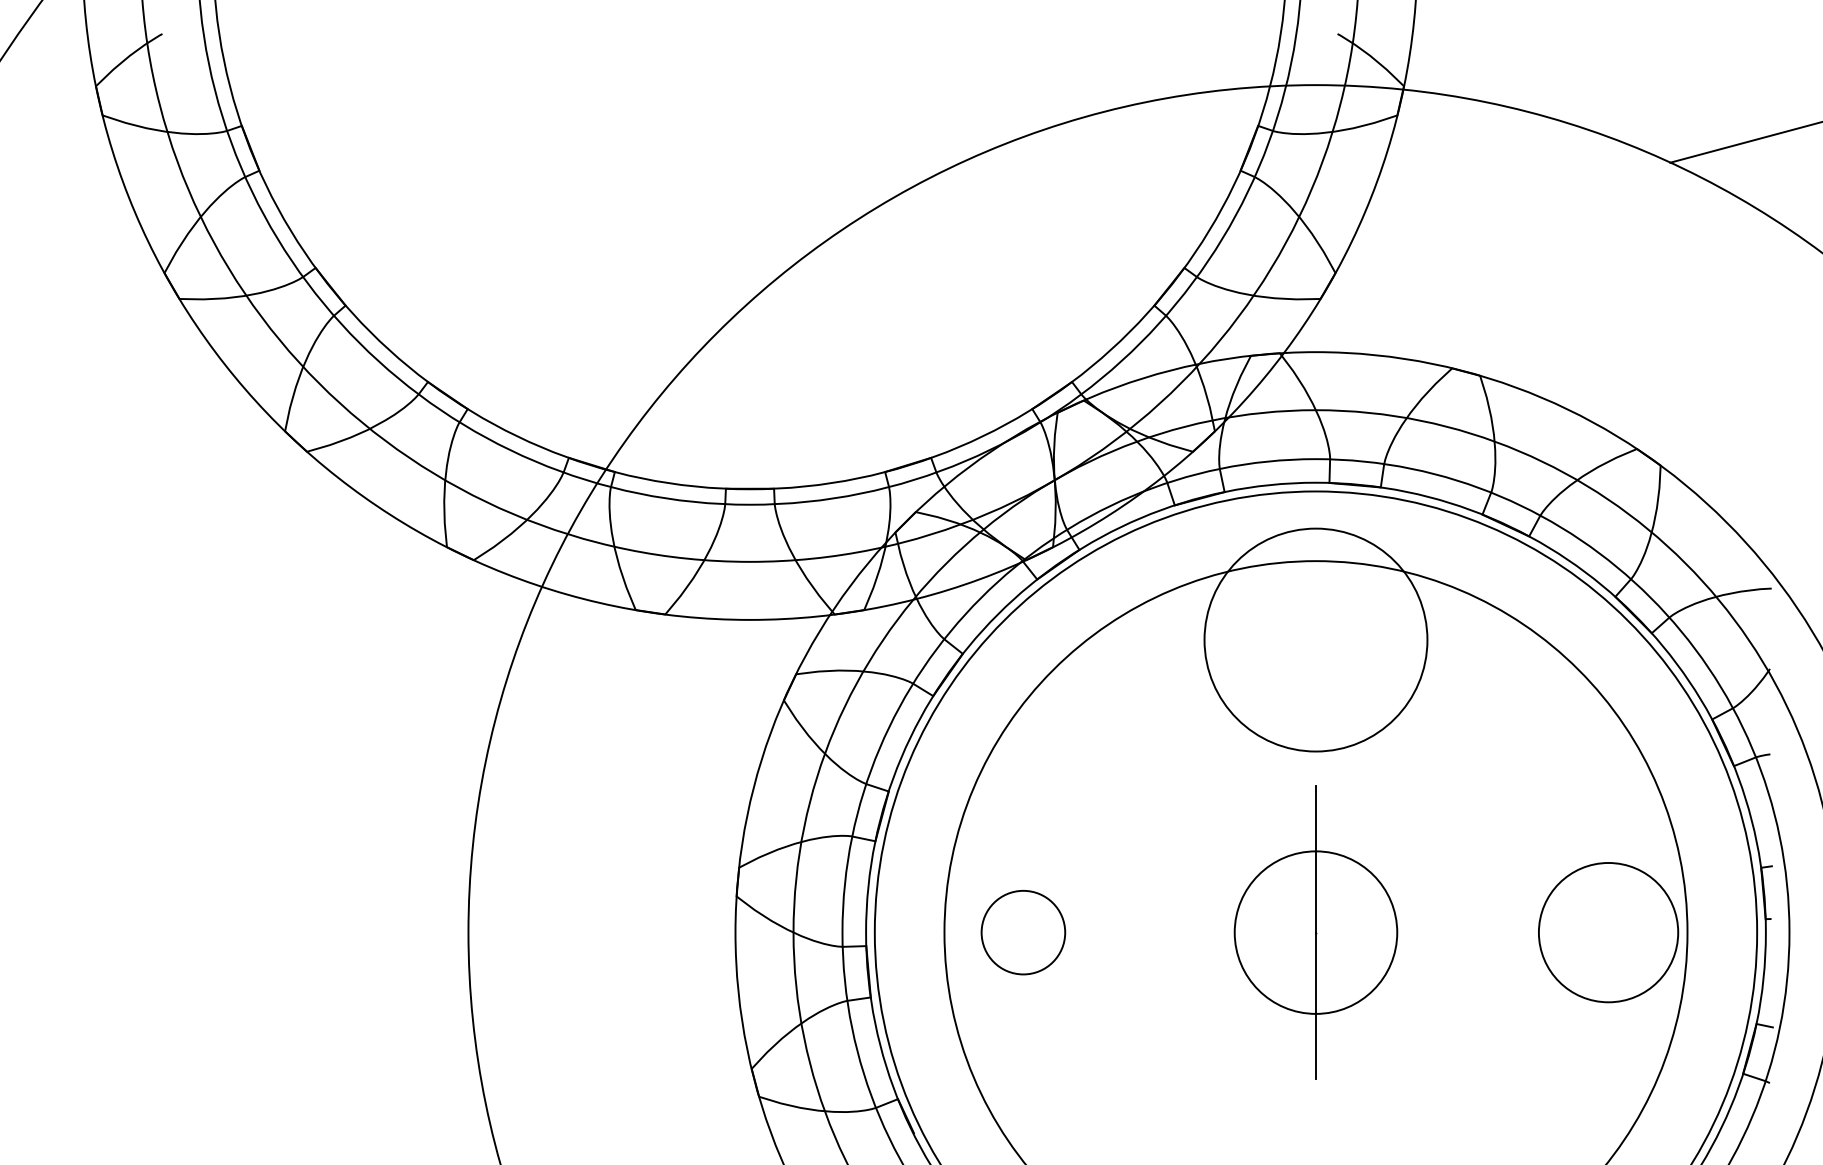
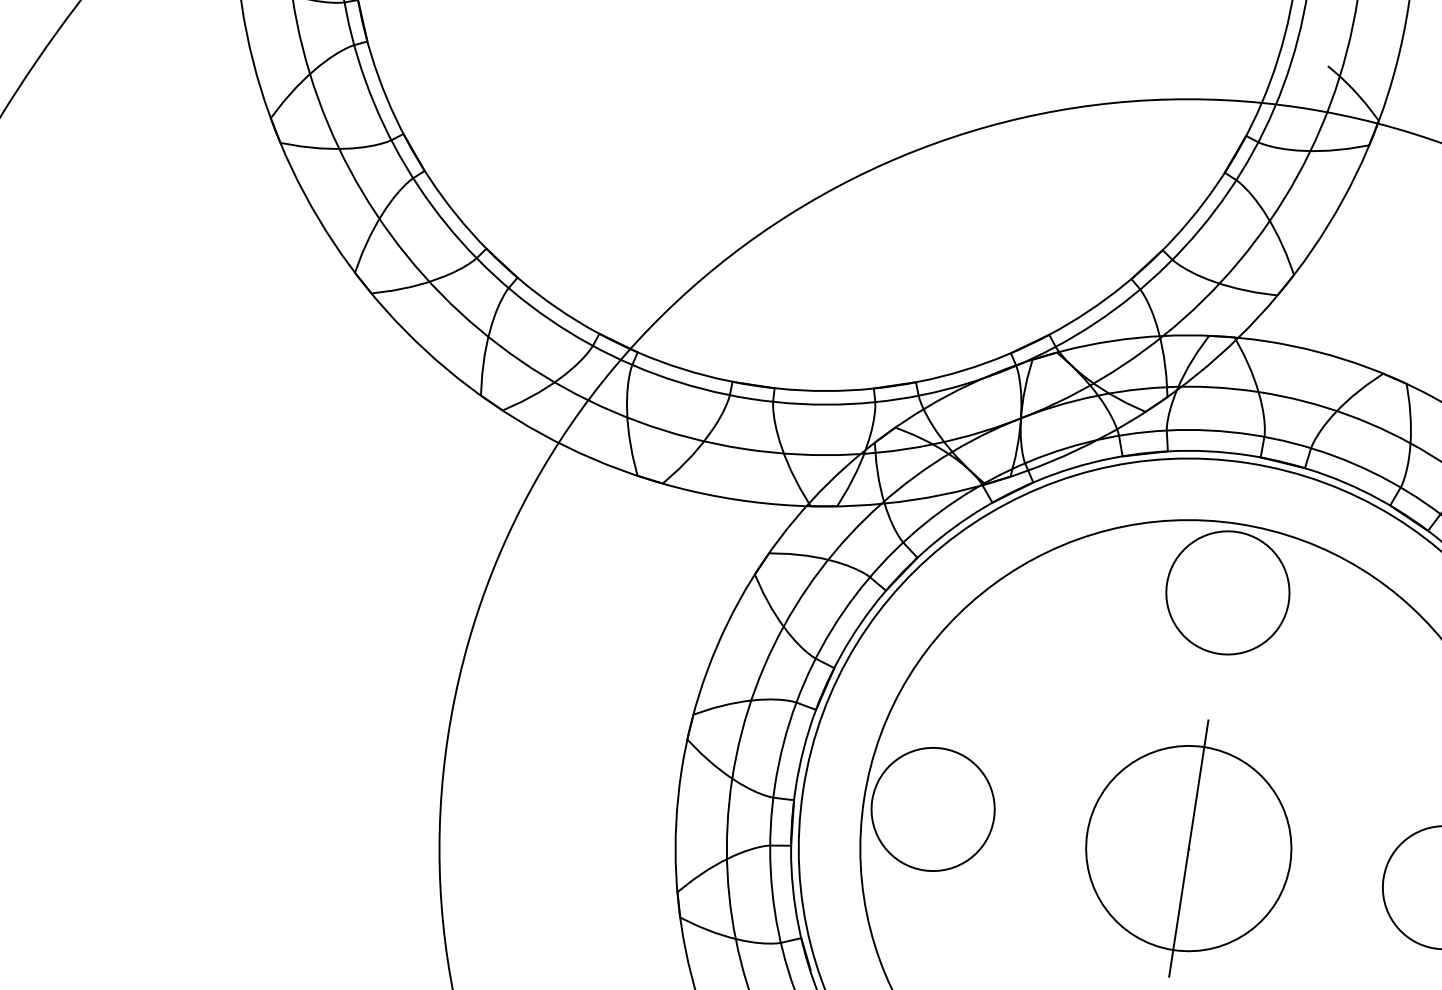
circle: (1315, 639) -> (1227, 592), size x0.62
circle: (1023, 932) -> (933, 809), size x1.67
circle: (1315, 932) -> (1188, 848), size x1.43

